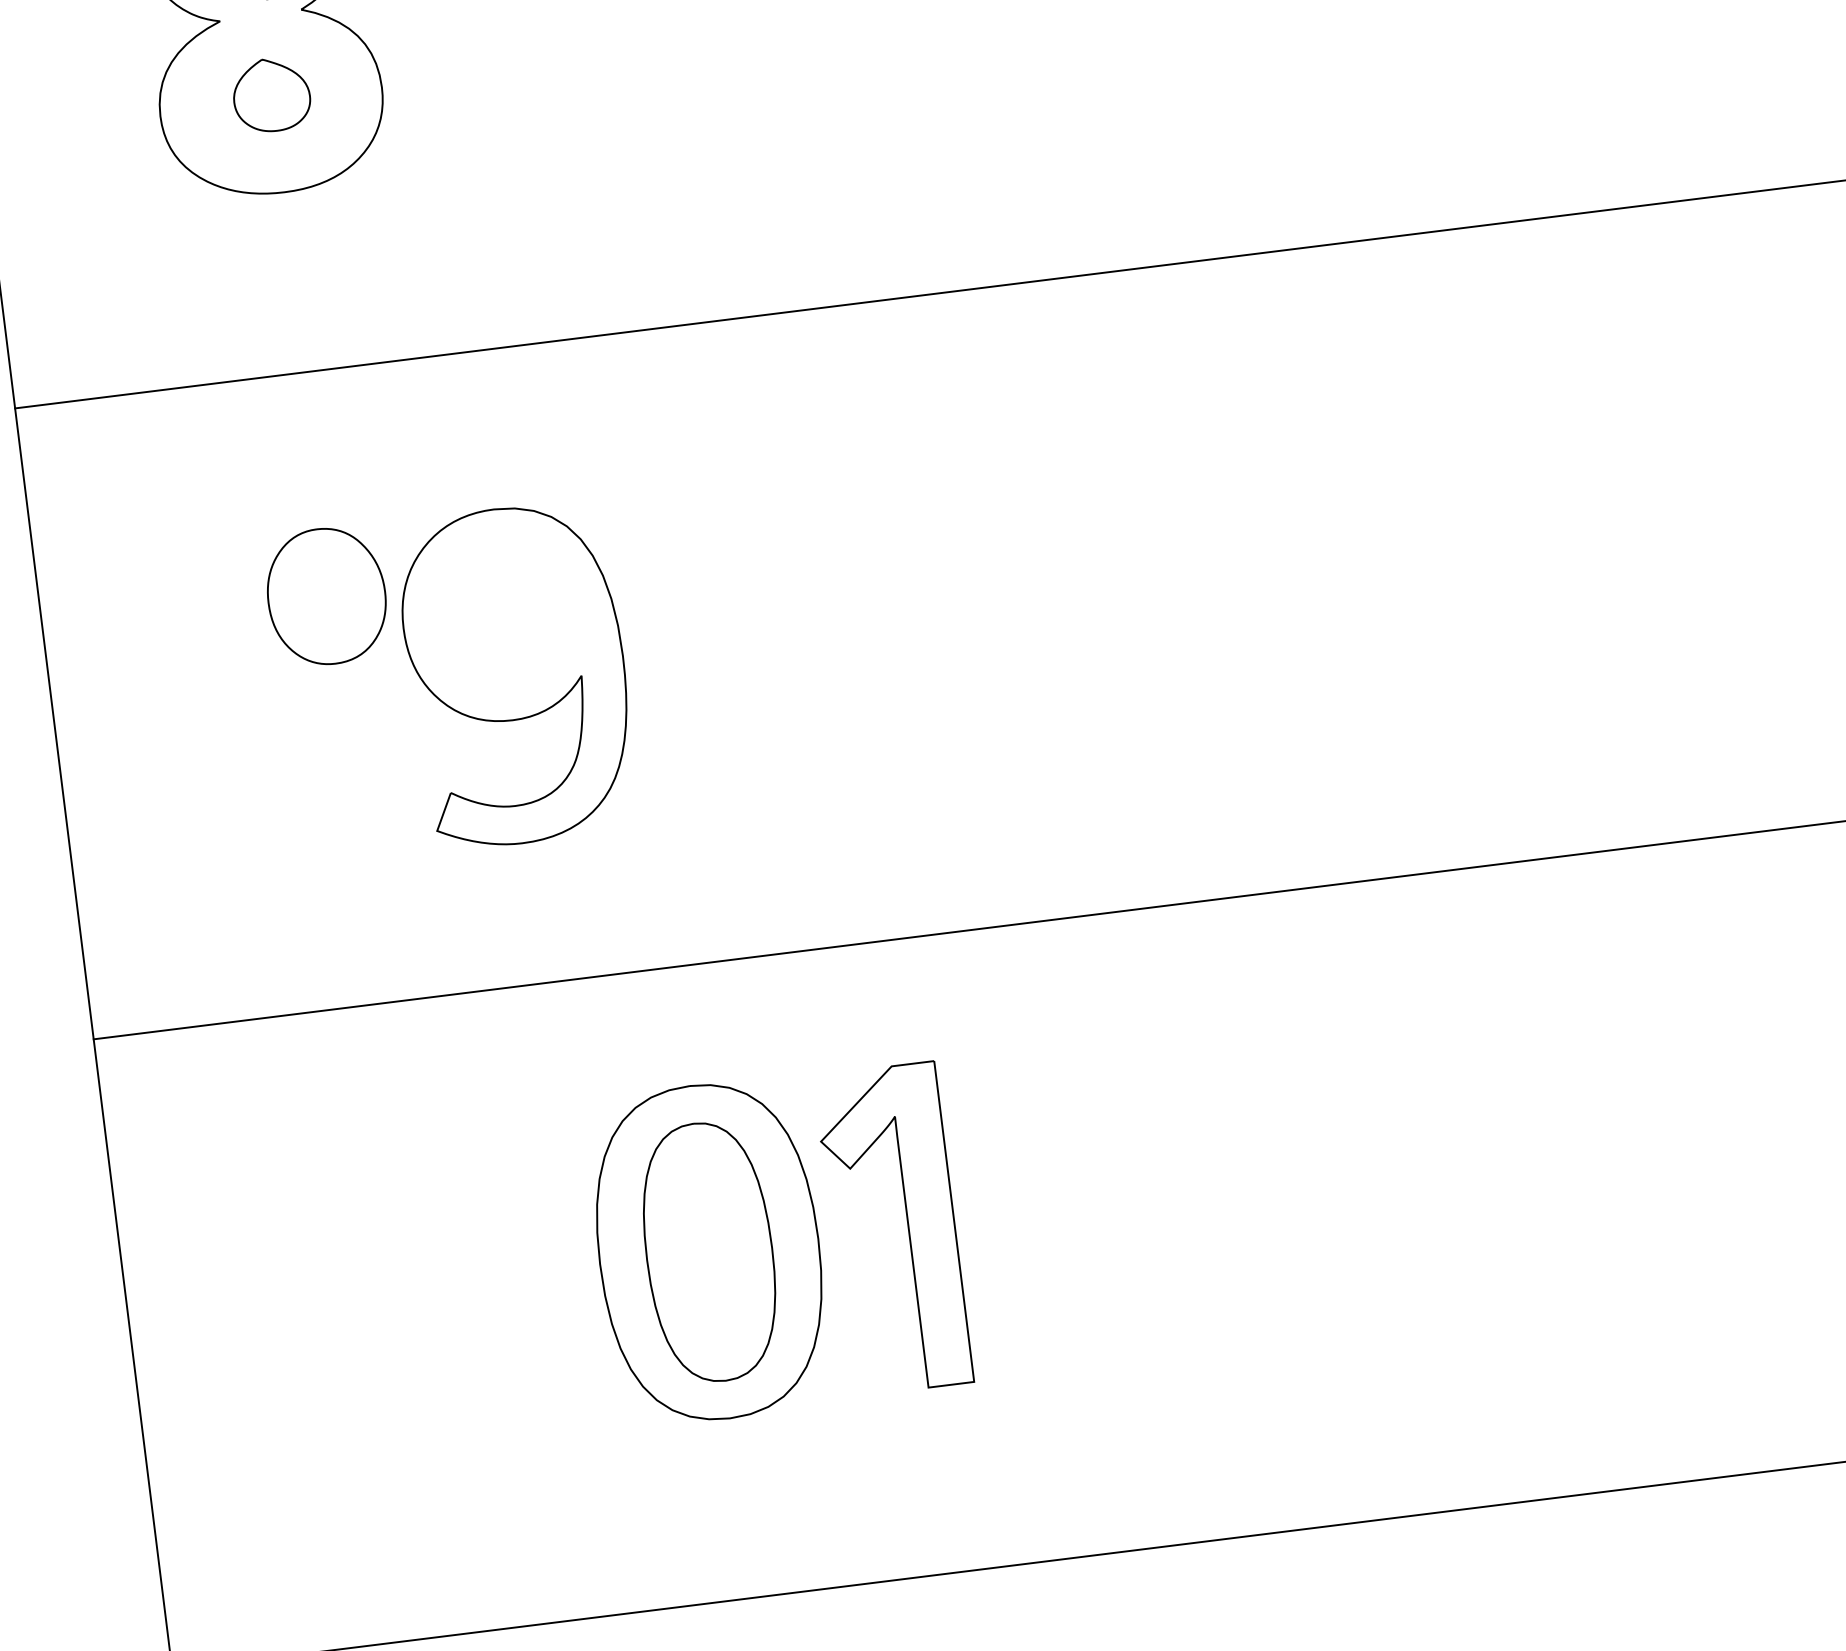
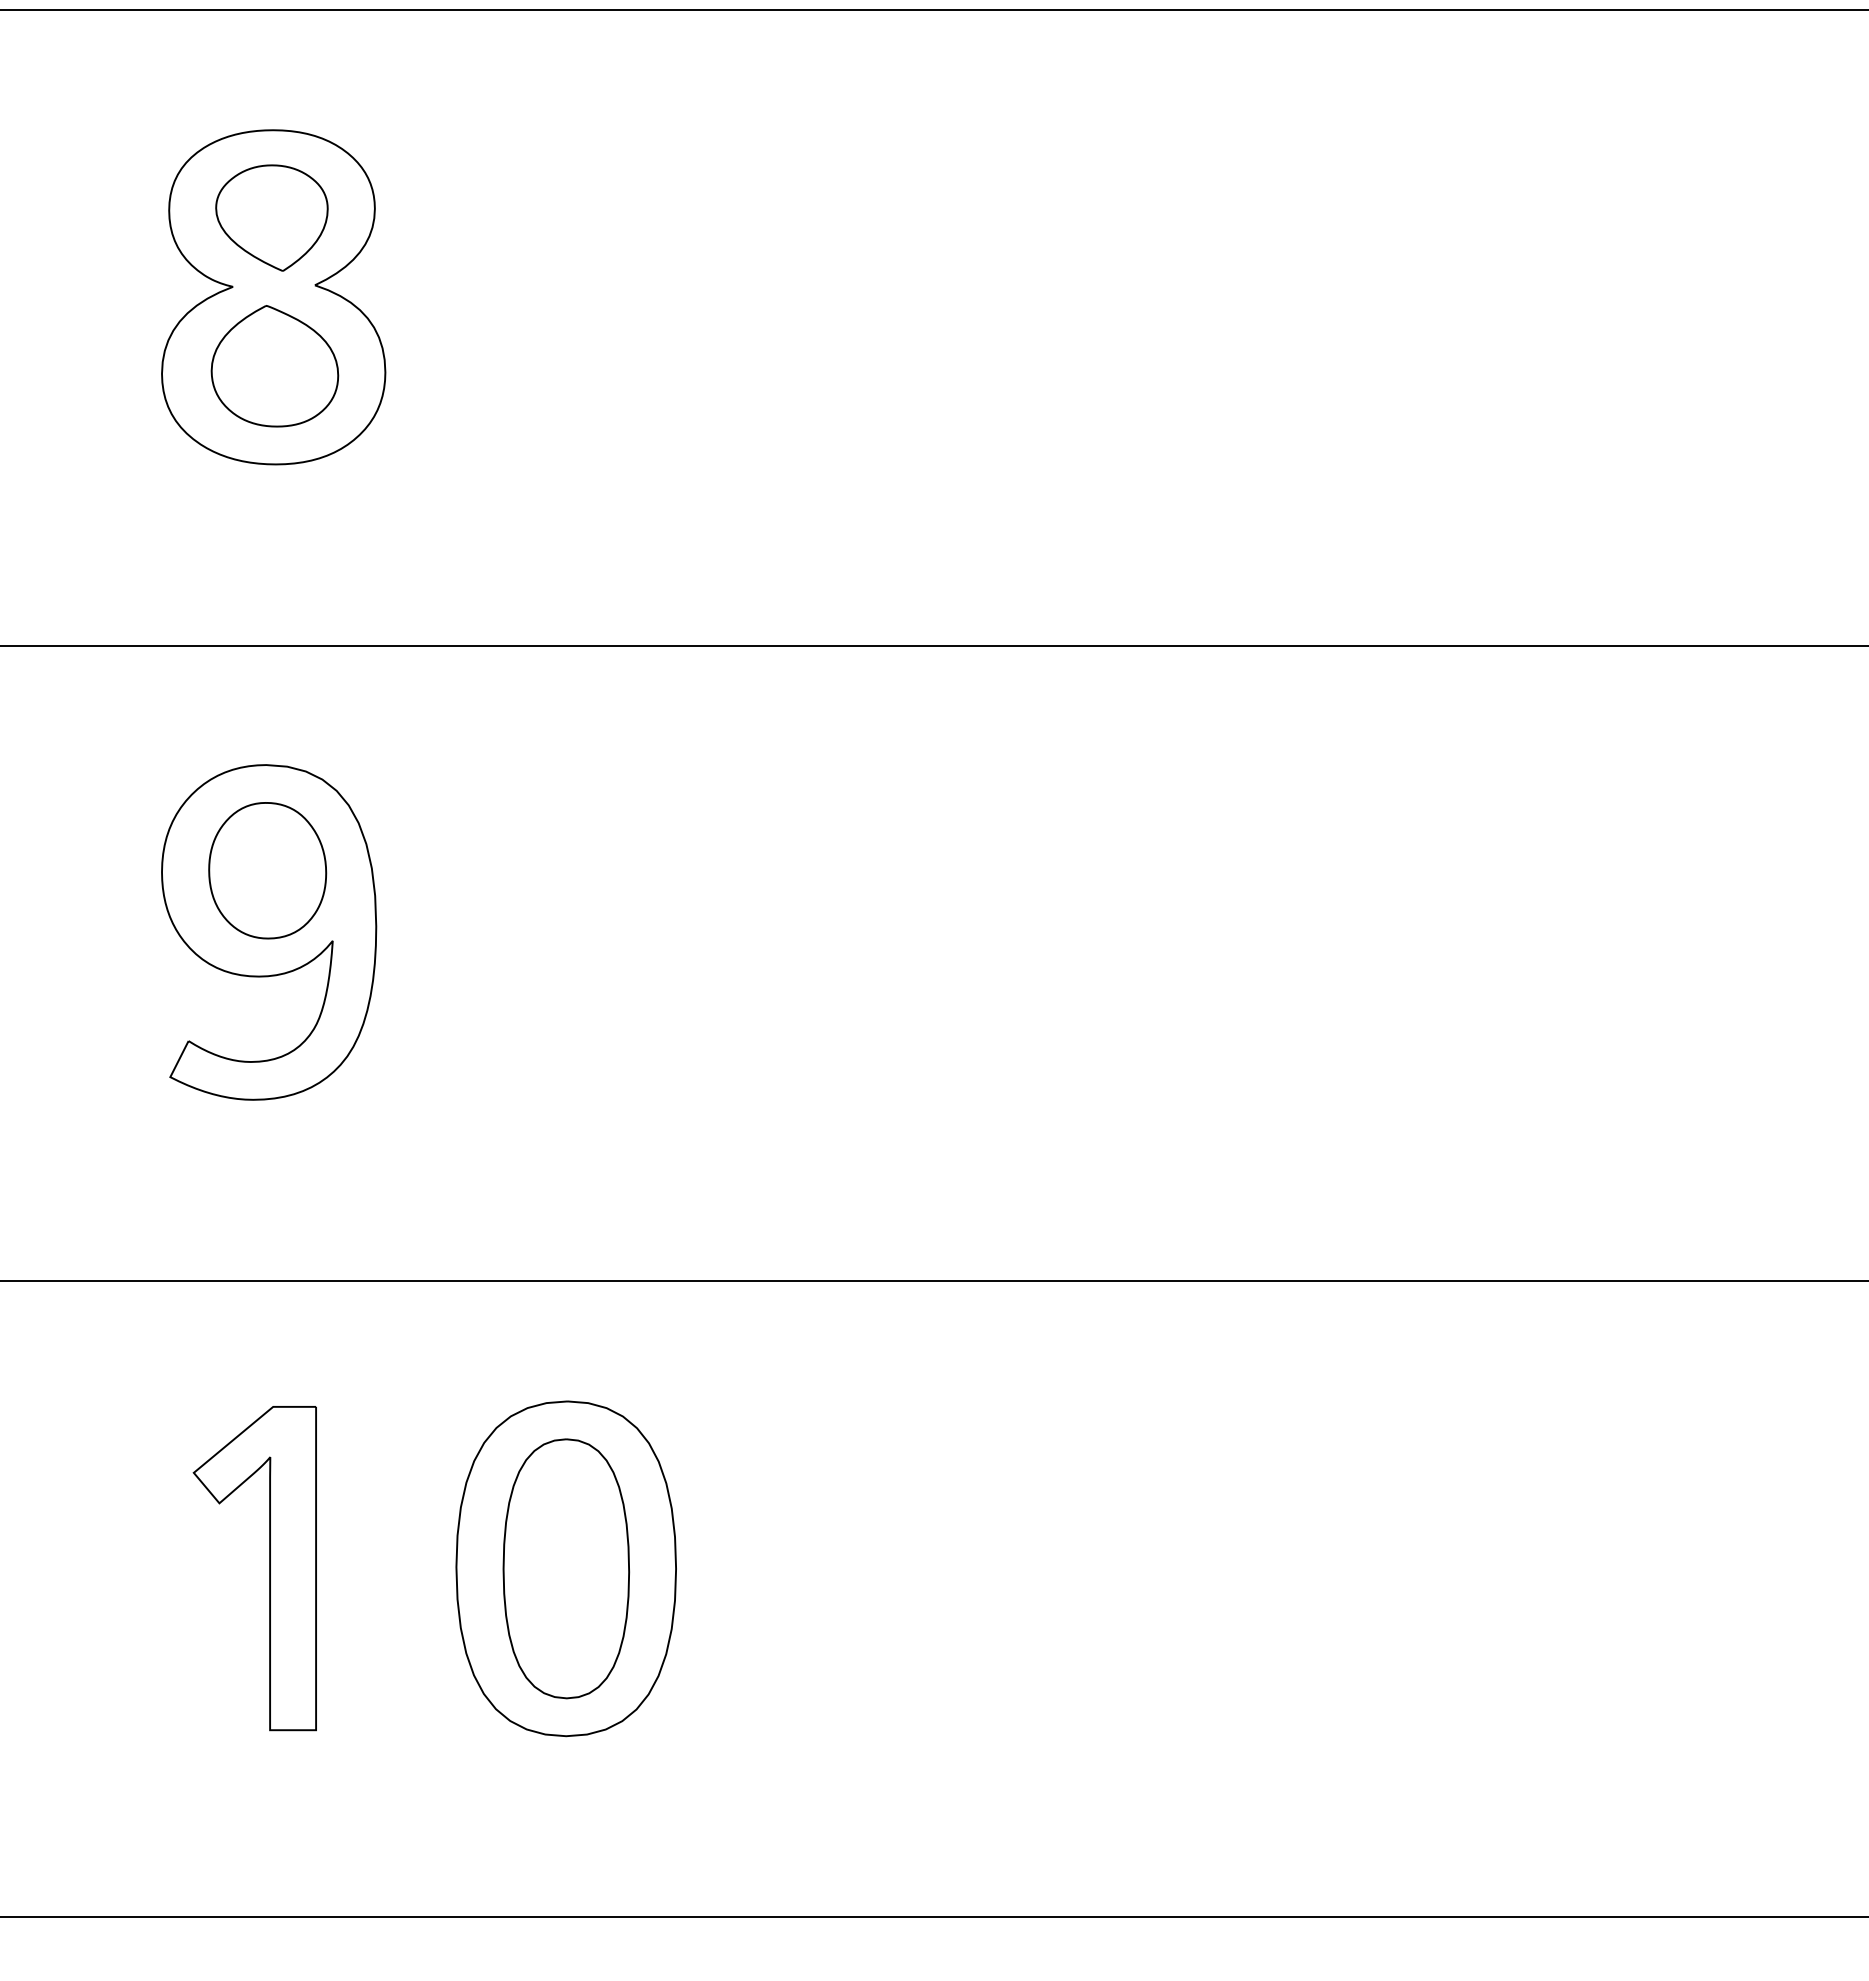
part: (271, 95) -> (274, 366), size x1.67
part: (517, 675) -> (269, 932), moved
part: (907, 1227) -> (269, 1568), moved

